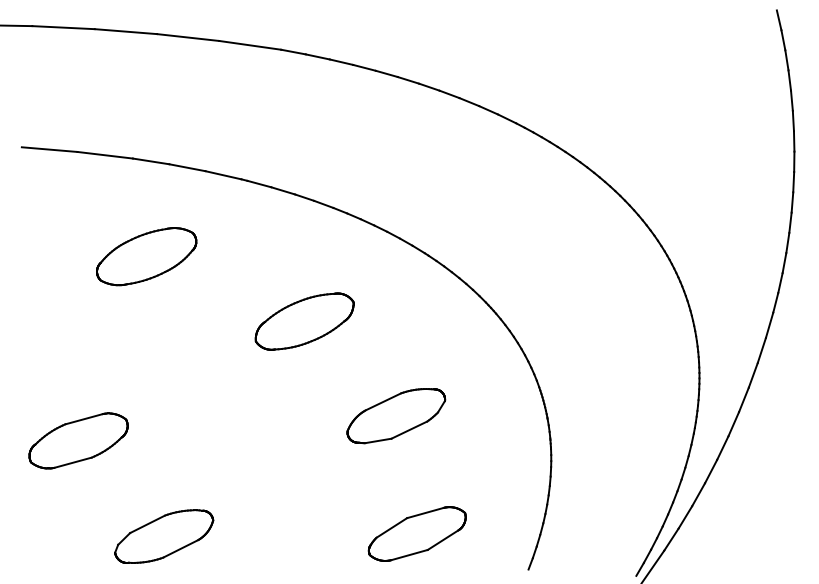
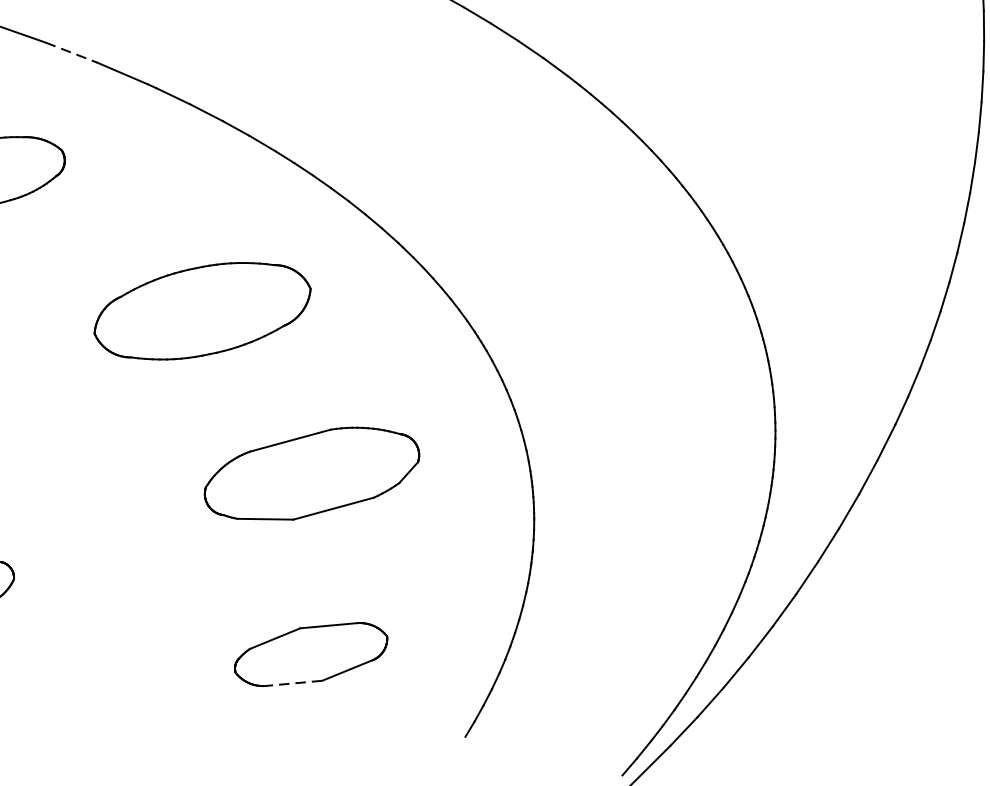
line: (187, 167) -> (71, 52), solid -> dashed
part: (304, 321) -> (202, 310), size x1.4
part: (396, 416) -> (312, 475), size x1.4
line: (409, 555) -> (293, 684), solid -> dashed

